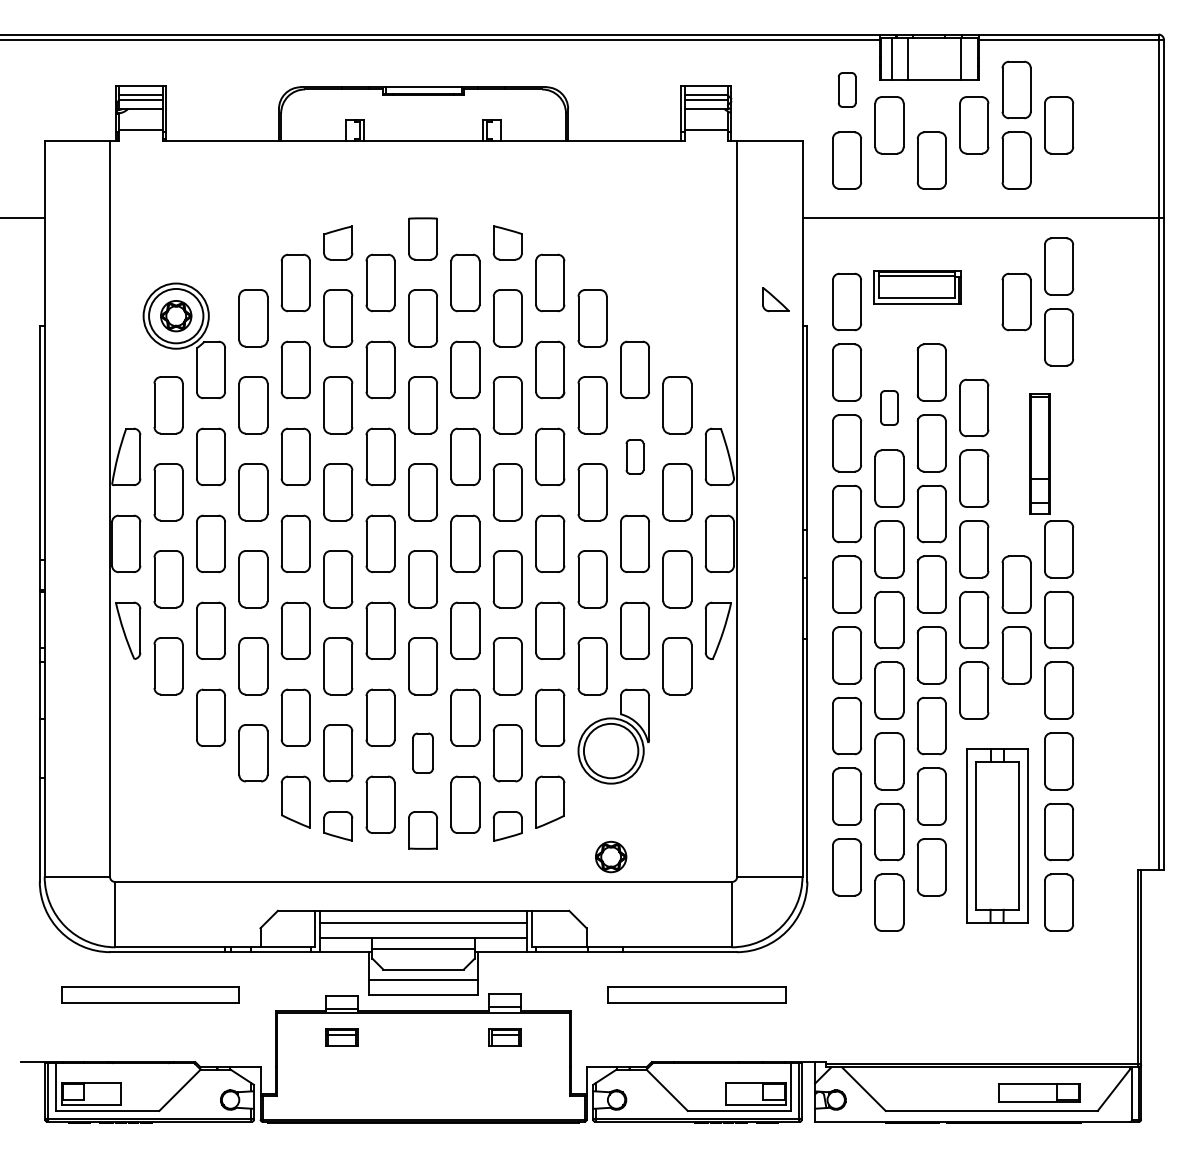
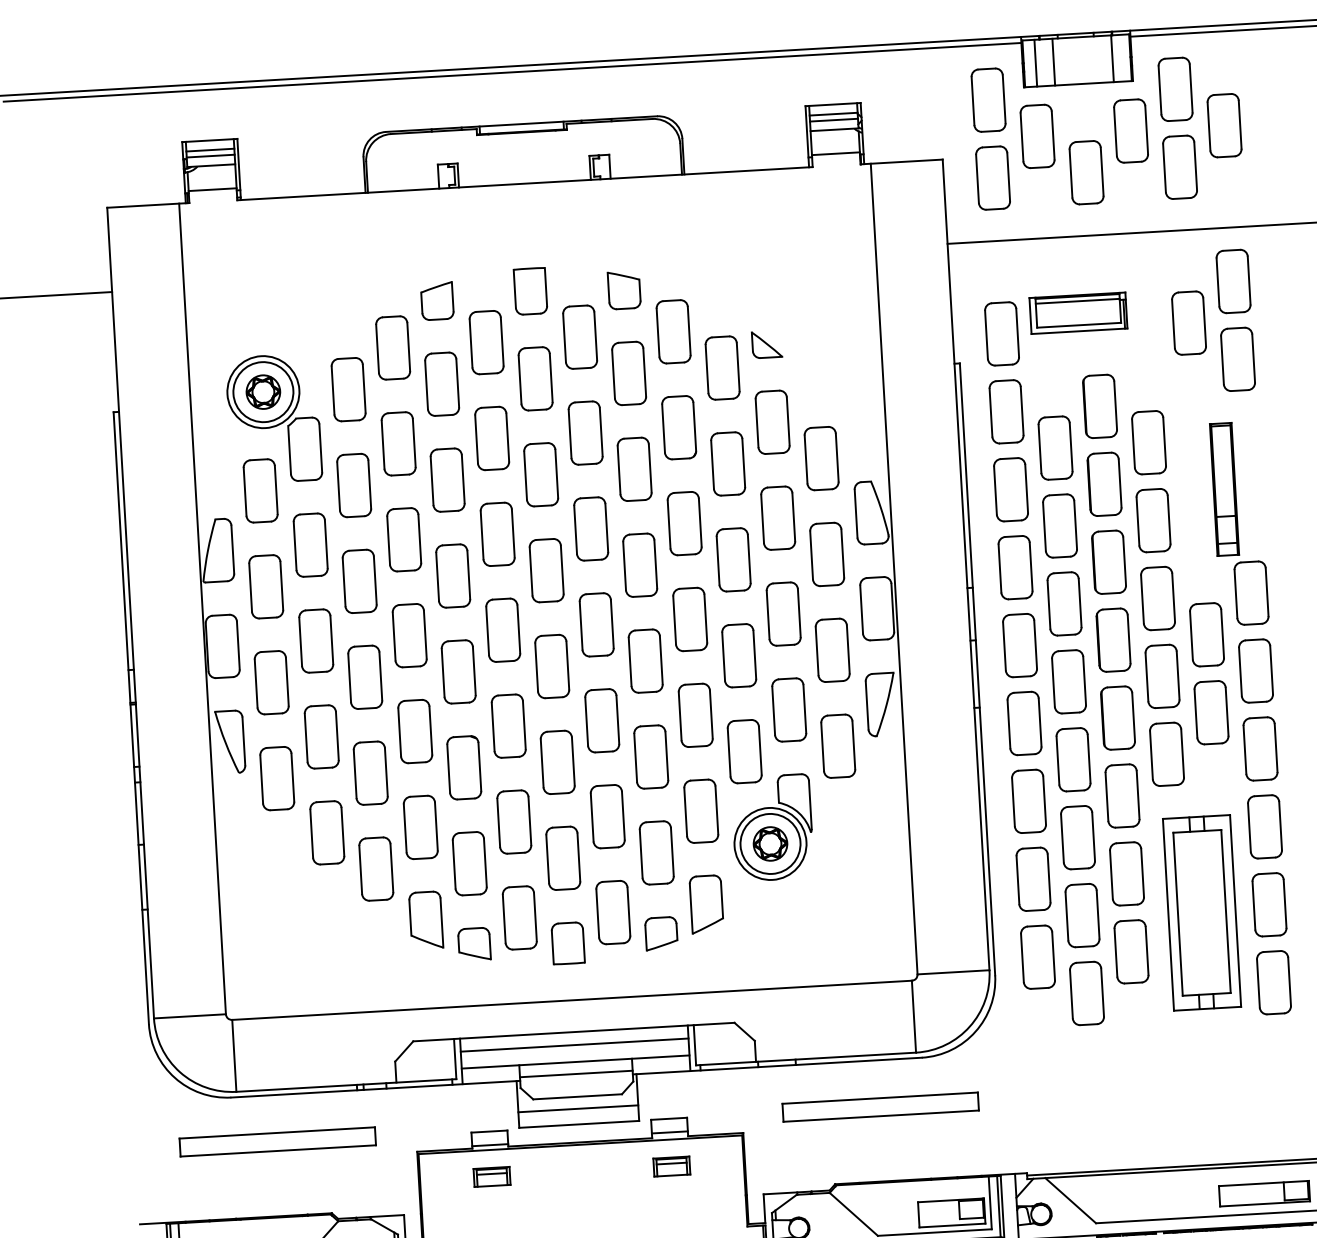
part: (847, 89) -> (989, 99), size x1.67
part: (775, 299) -> (766, 344), moved
part: (889, 407) -> (1055, 447), size x1.67
part: (634, 456) -> (777, 517), size x1.67
part: (422, 753) -> (562, 858), size x1.43
part: (611, 857) -> (770, 844), moved

